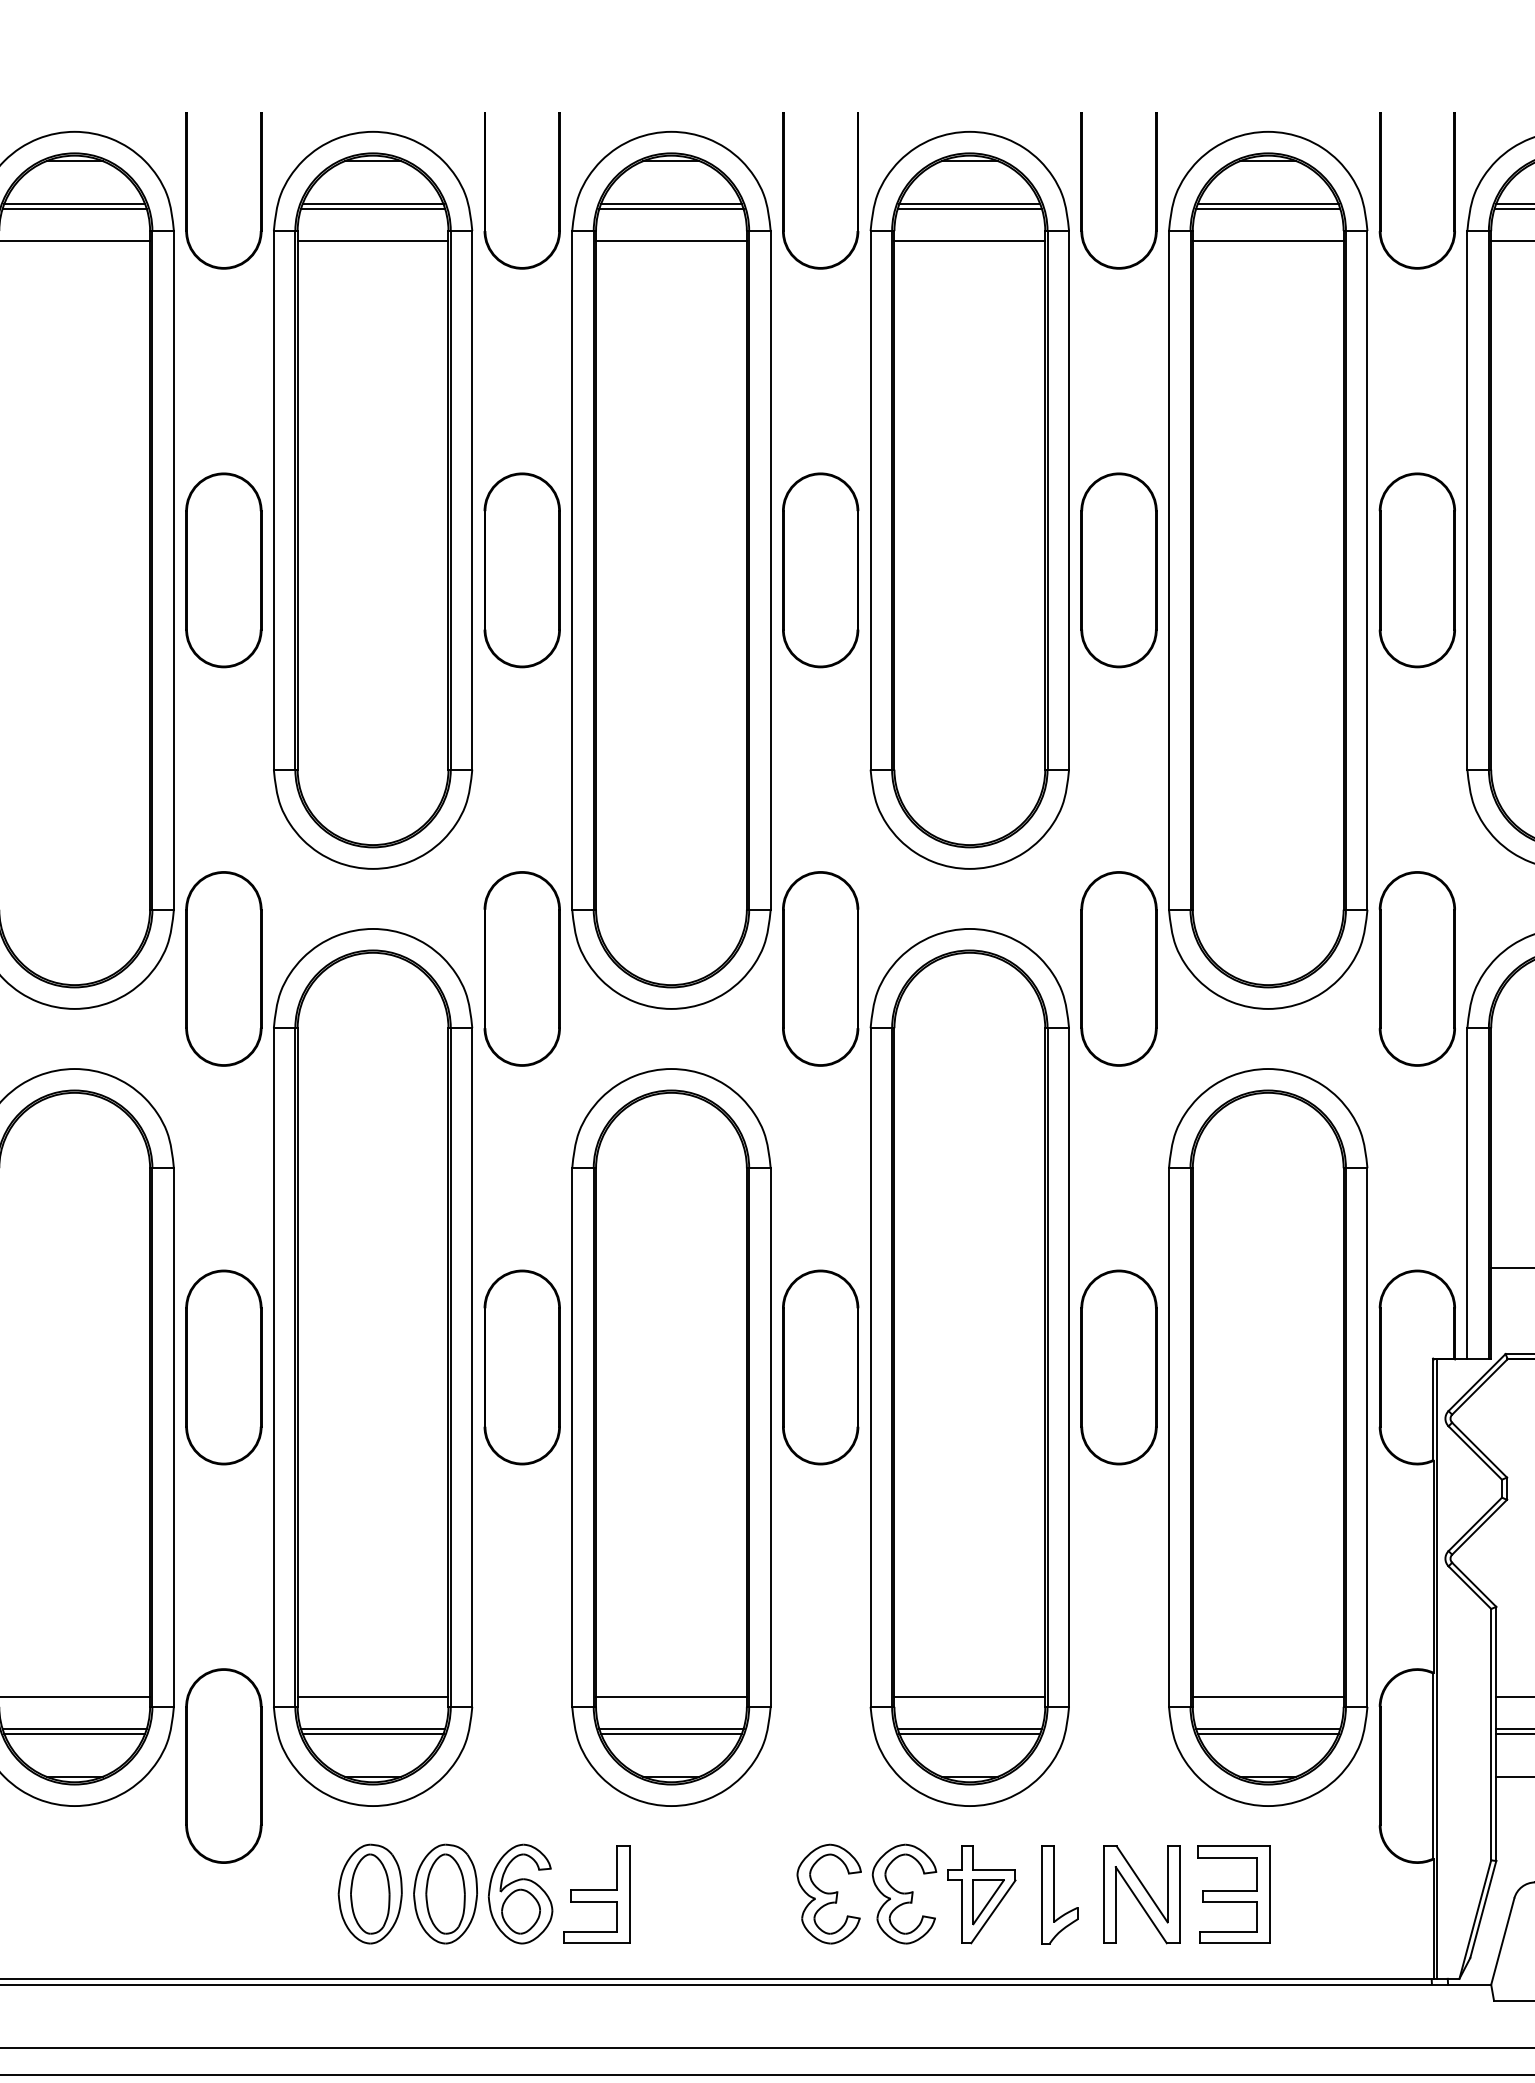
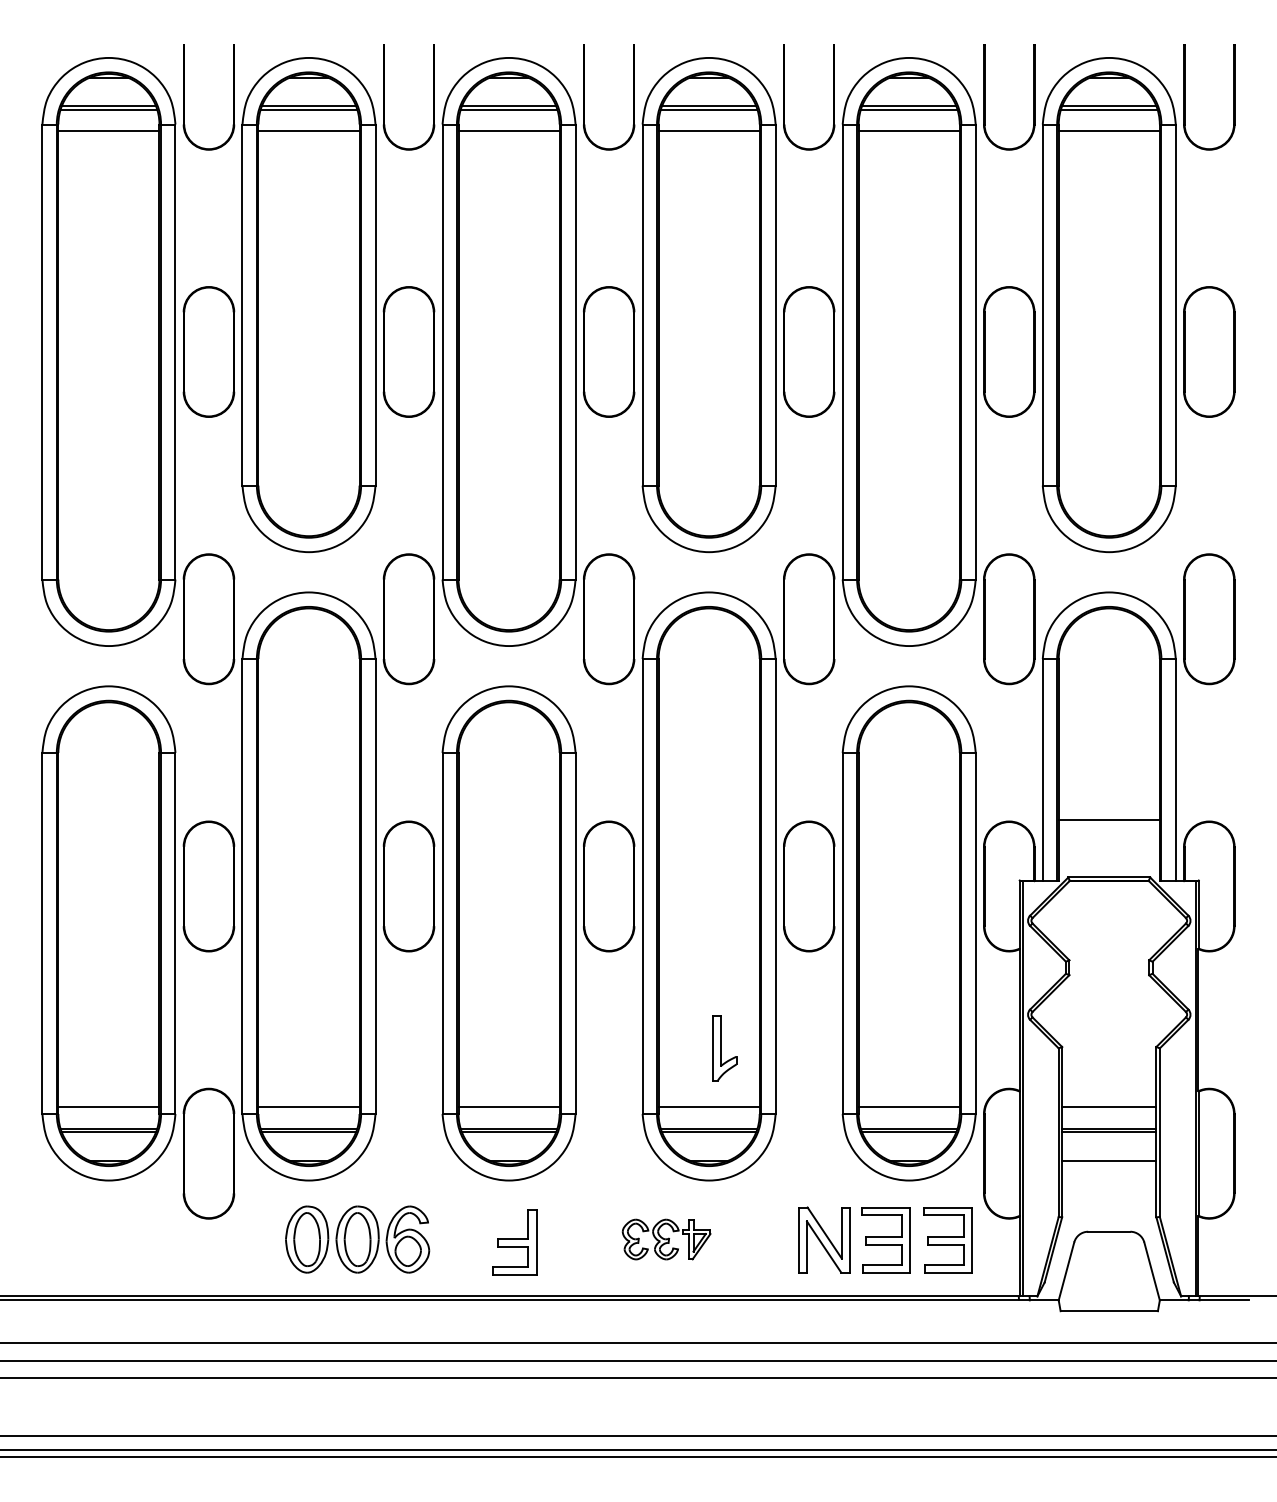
part: (906, 1893) -> (666, 1239), size x0.6
part: (596, 1895) -> (514, 1242), moved
part: (1059, 1895) -> (724, 1048), moved
part: (1325, 1895) -> (947, 1240), added

